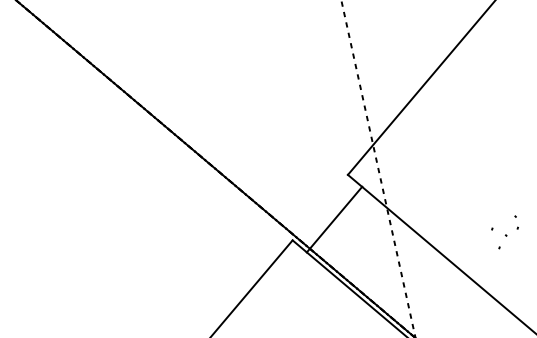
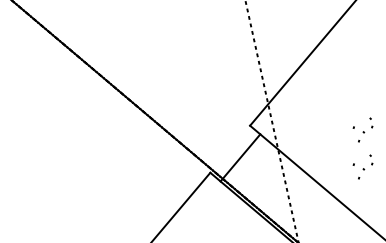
part: (504, 180) -> (362, 129), added

